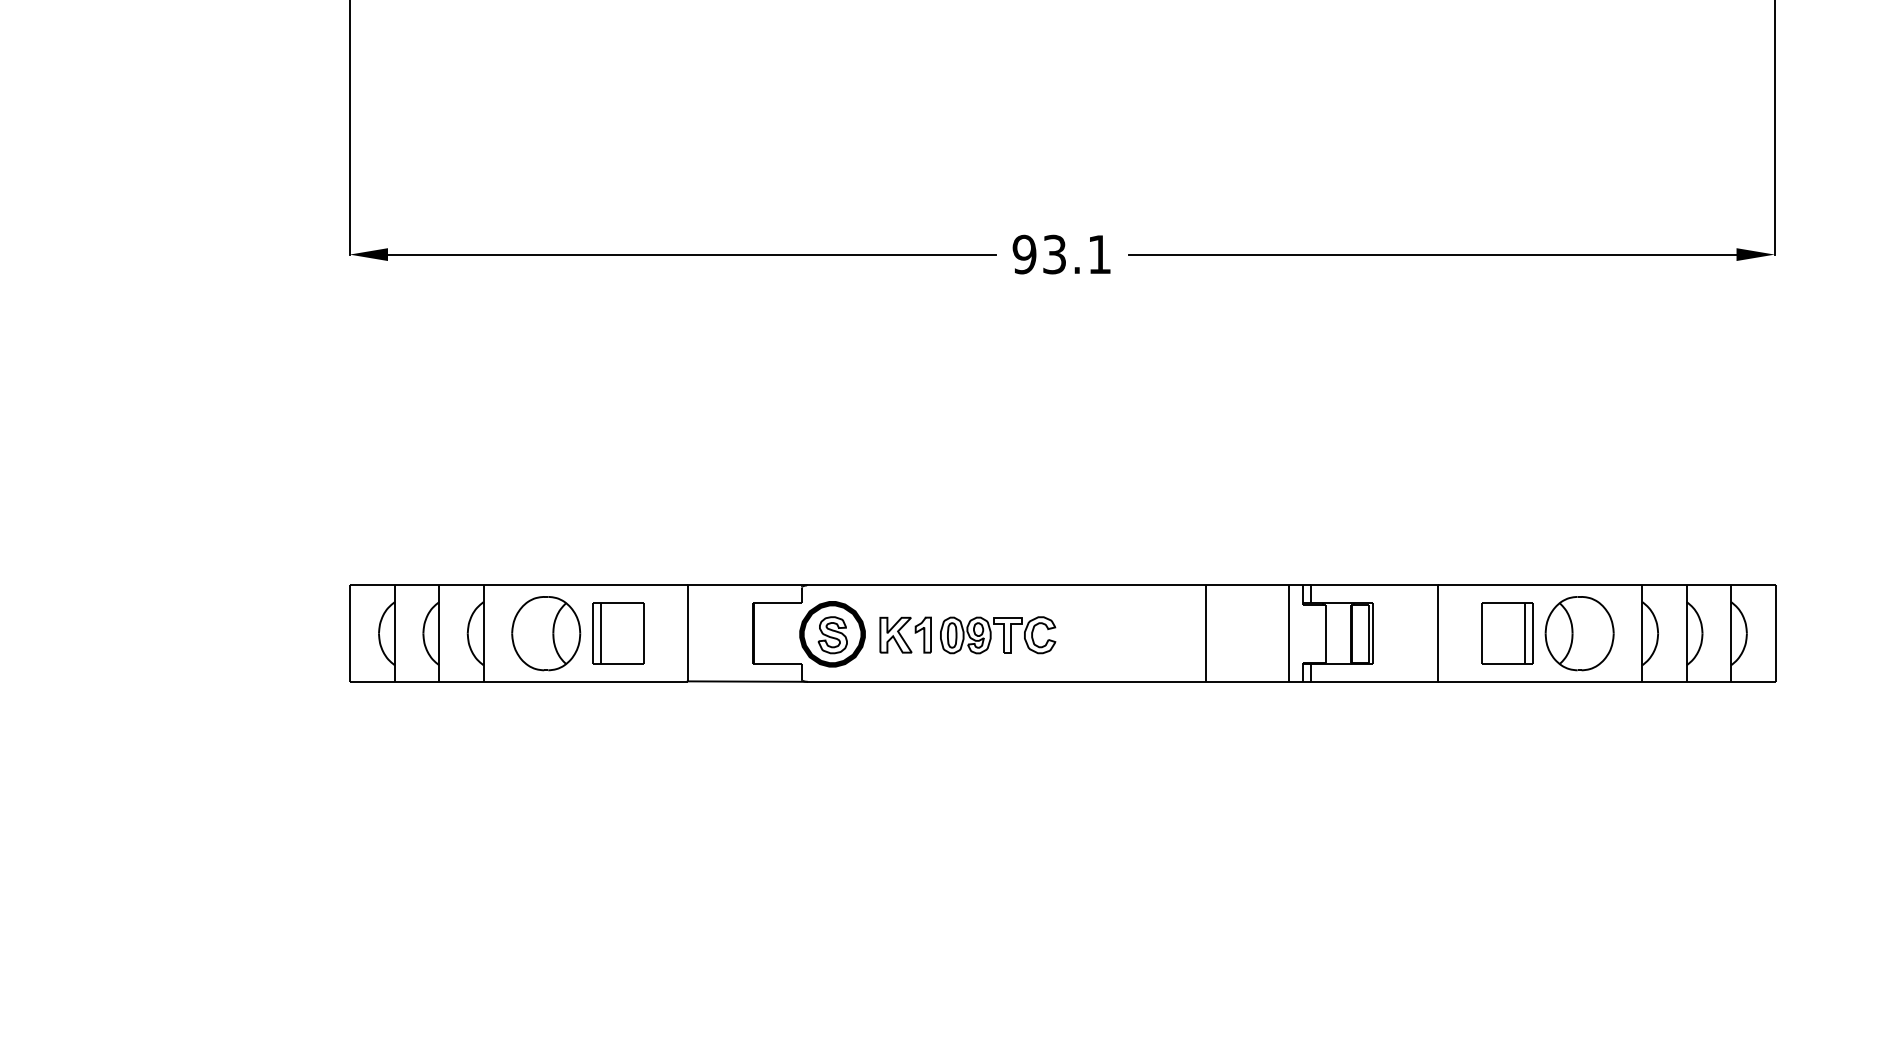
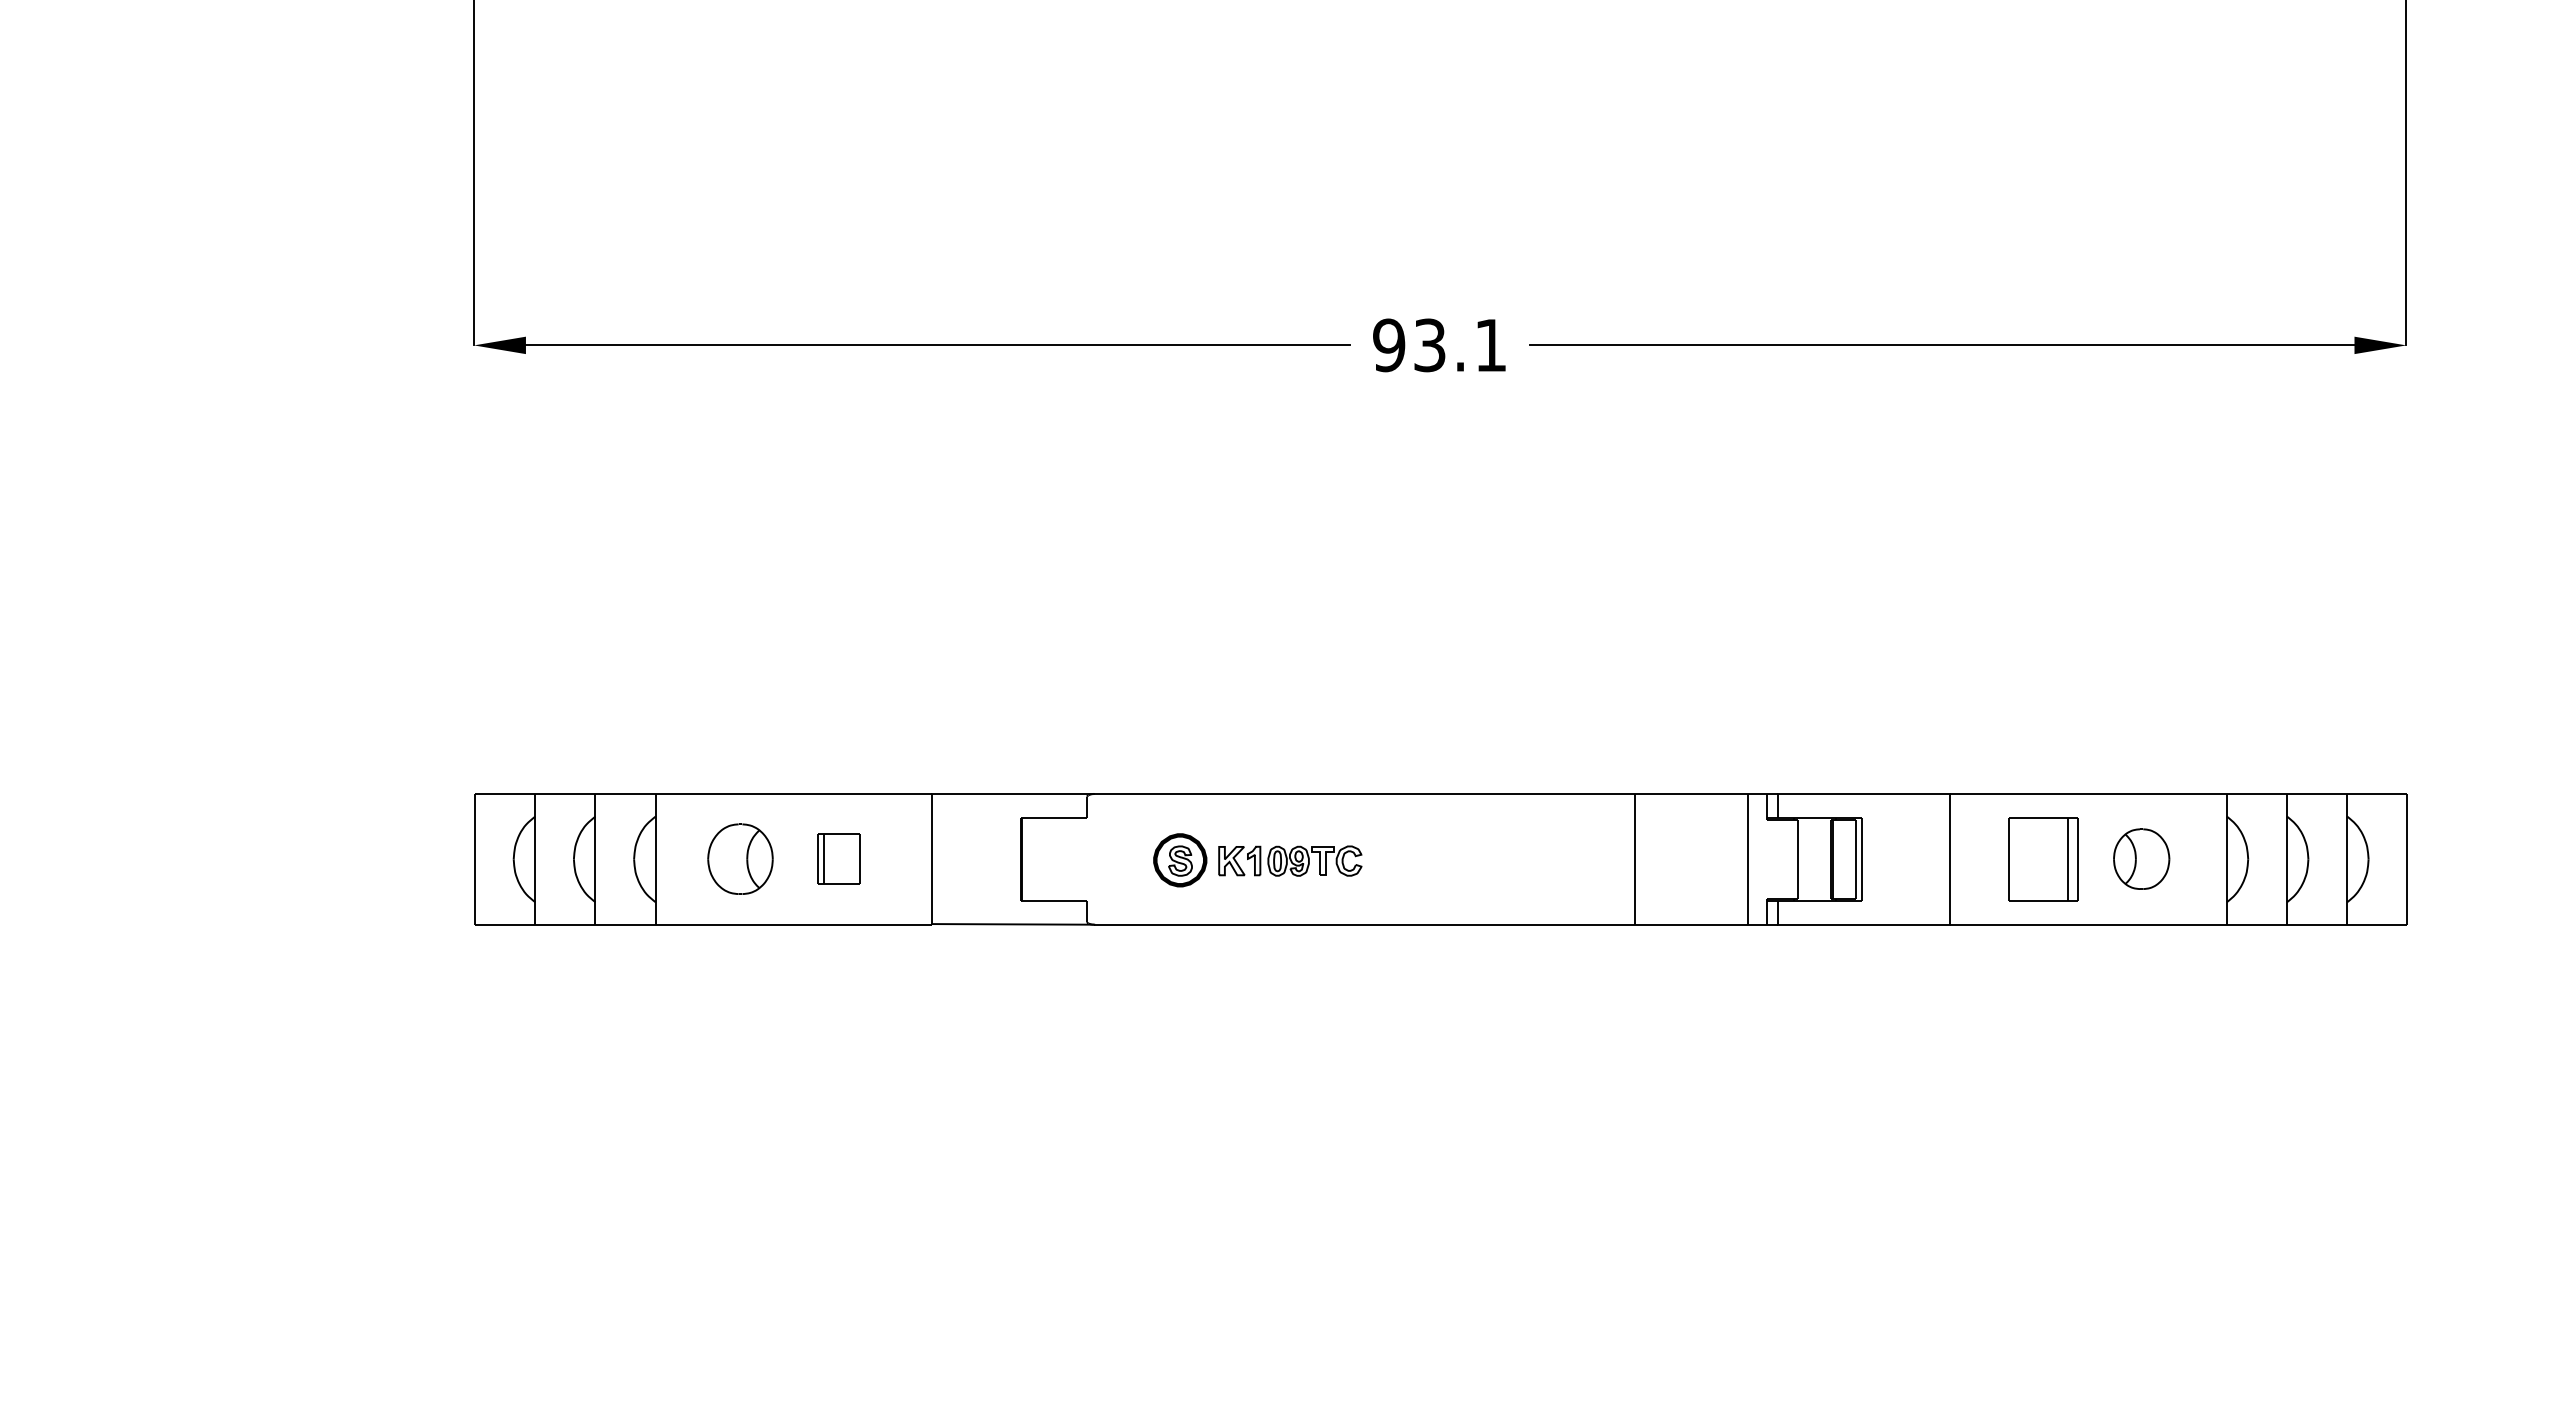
part: (546, 633) -> (740, 858), size x0.7
part: (618, 633) -> (838, 859), size x0.6
part: (1579, 633) -> (2141, 858), size x0.6
part: (927, 634) -> (1257, 860), size x0.6

